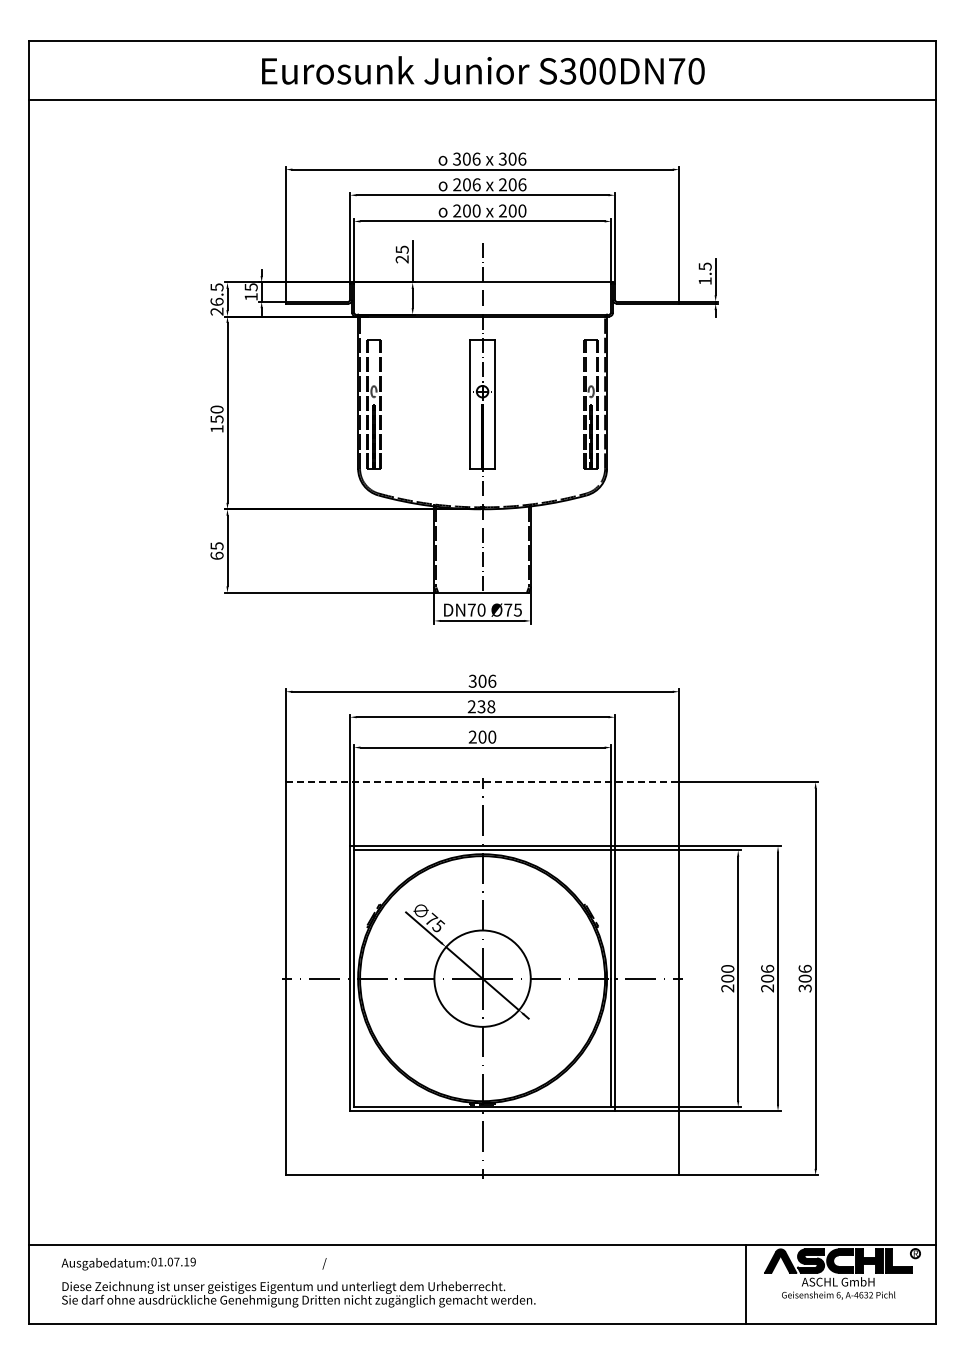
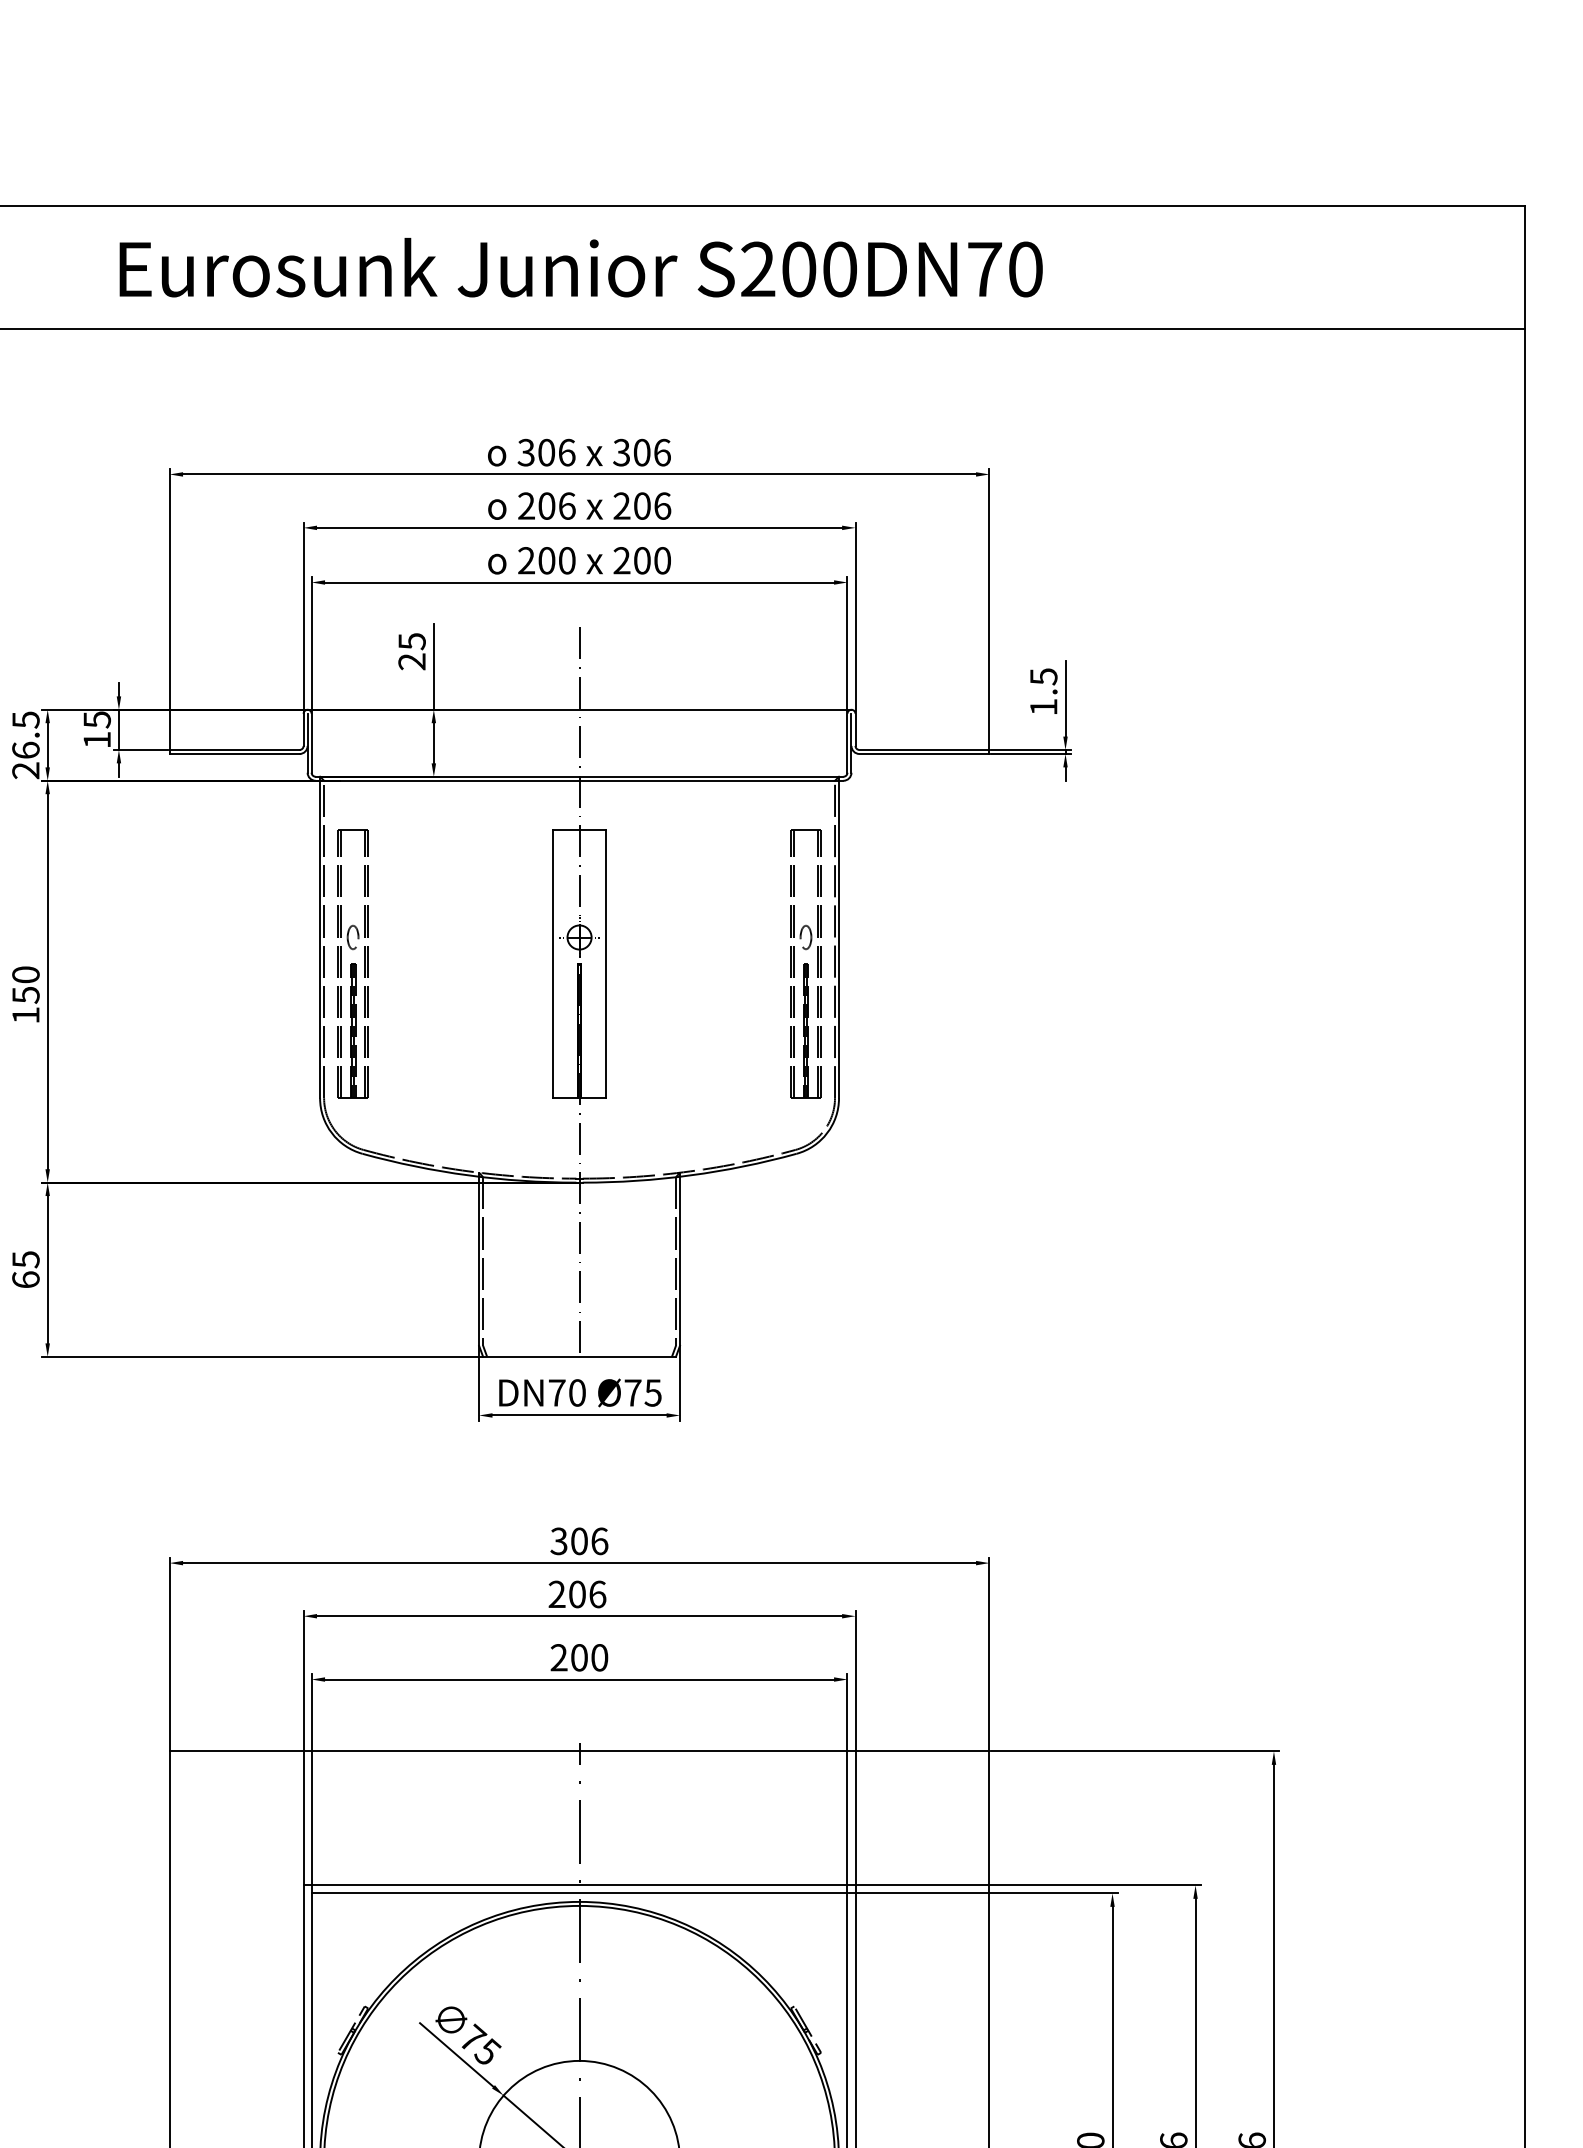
text: (567, 71) -> (756, 269), S300DN70 -> S200DN70
text: (486, 706) -> (587, 1593), 238 -> 206
line: (482, 782) -> (579, 1752), dashed -> solid

